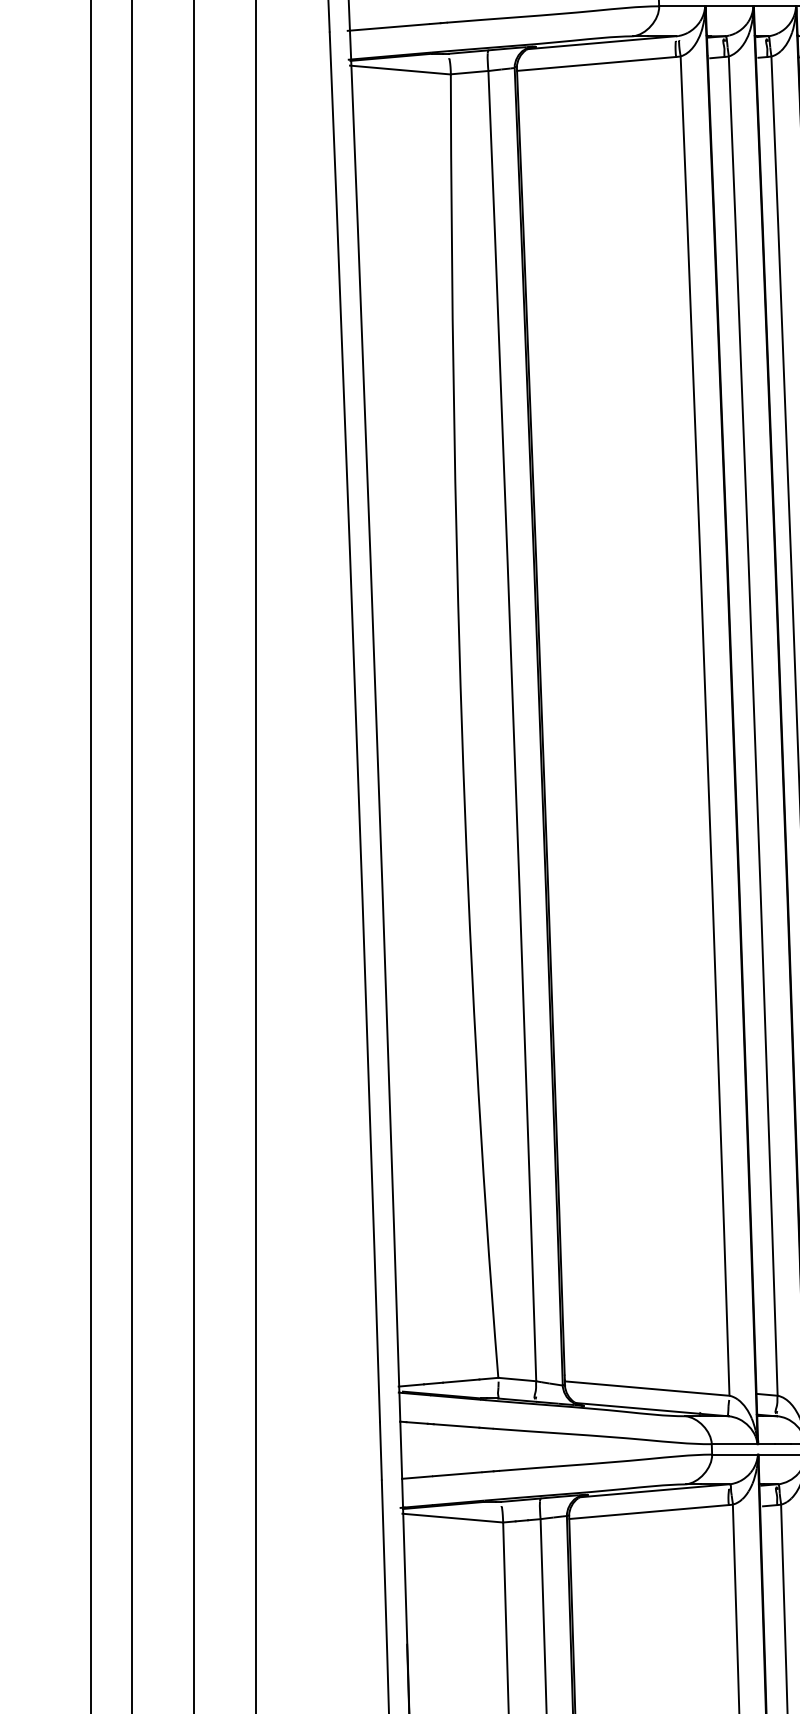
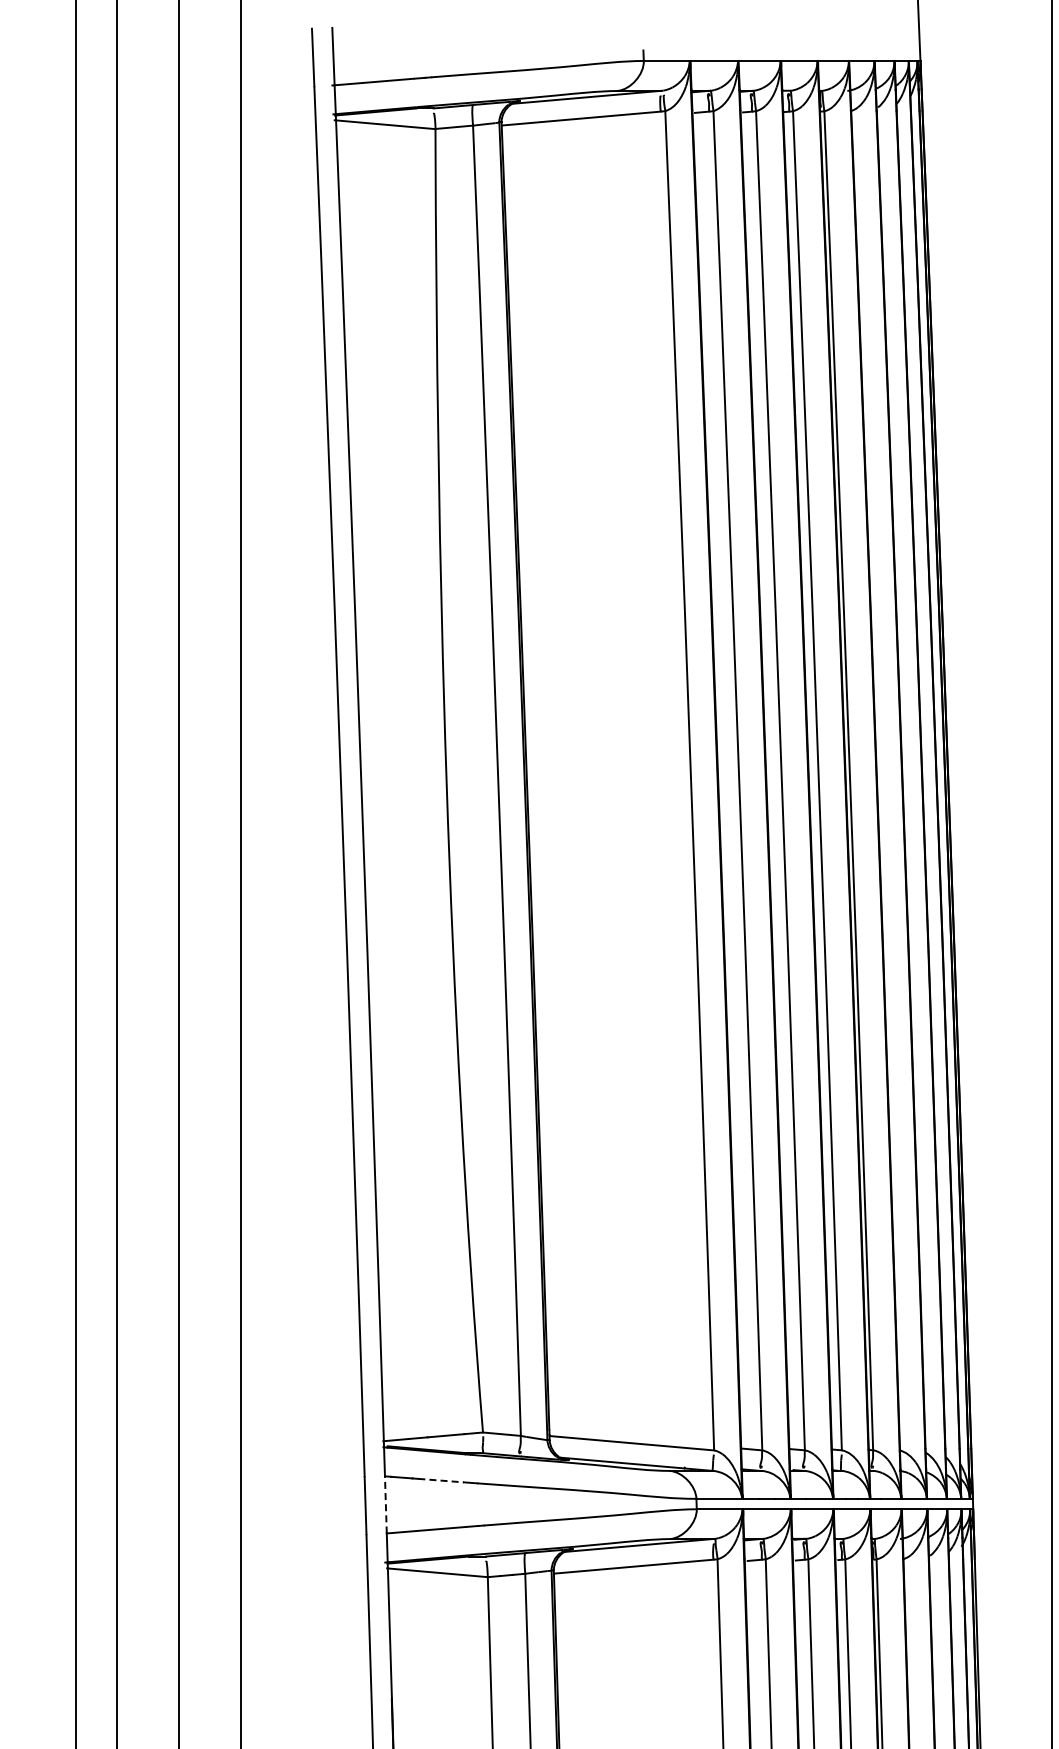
line: (456, 1425) -> (441, 1480), solid -> dashed
line: (400, 1449) -> (385, 1504), solid -> dashed

